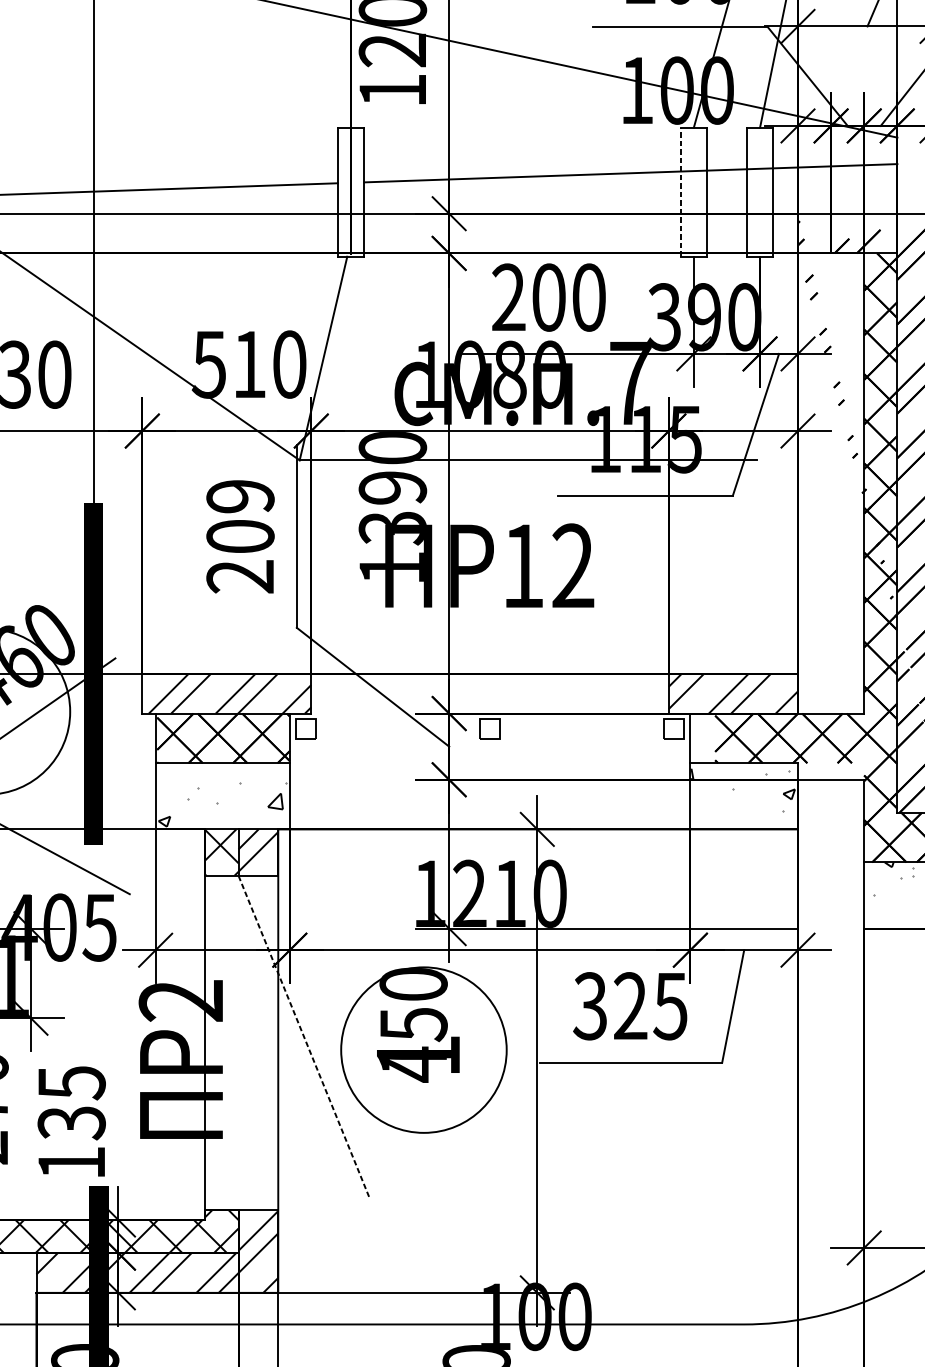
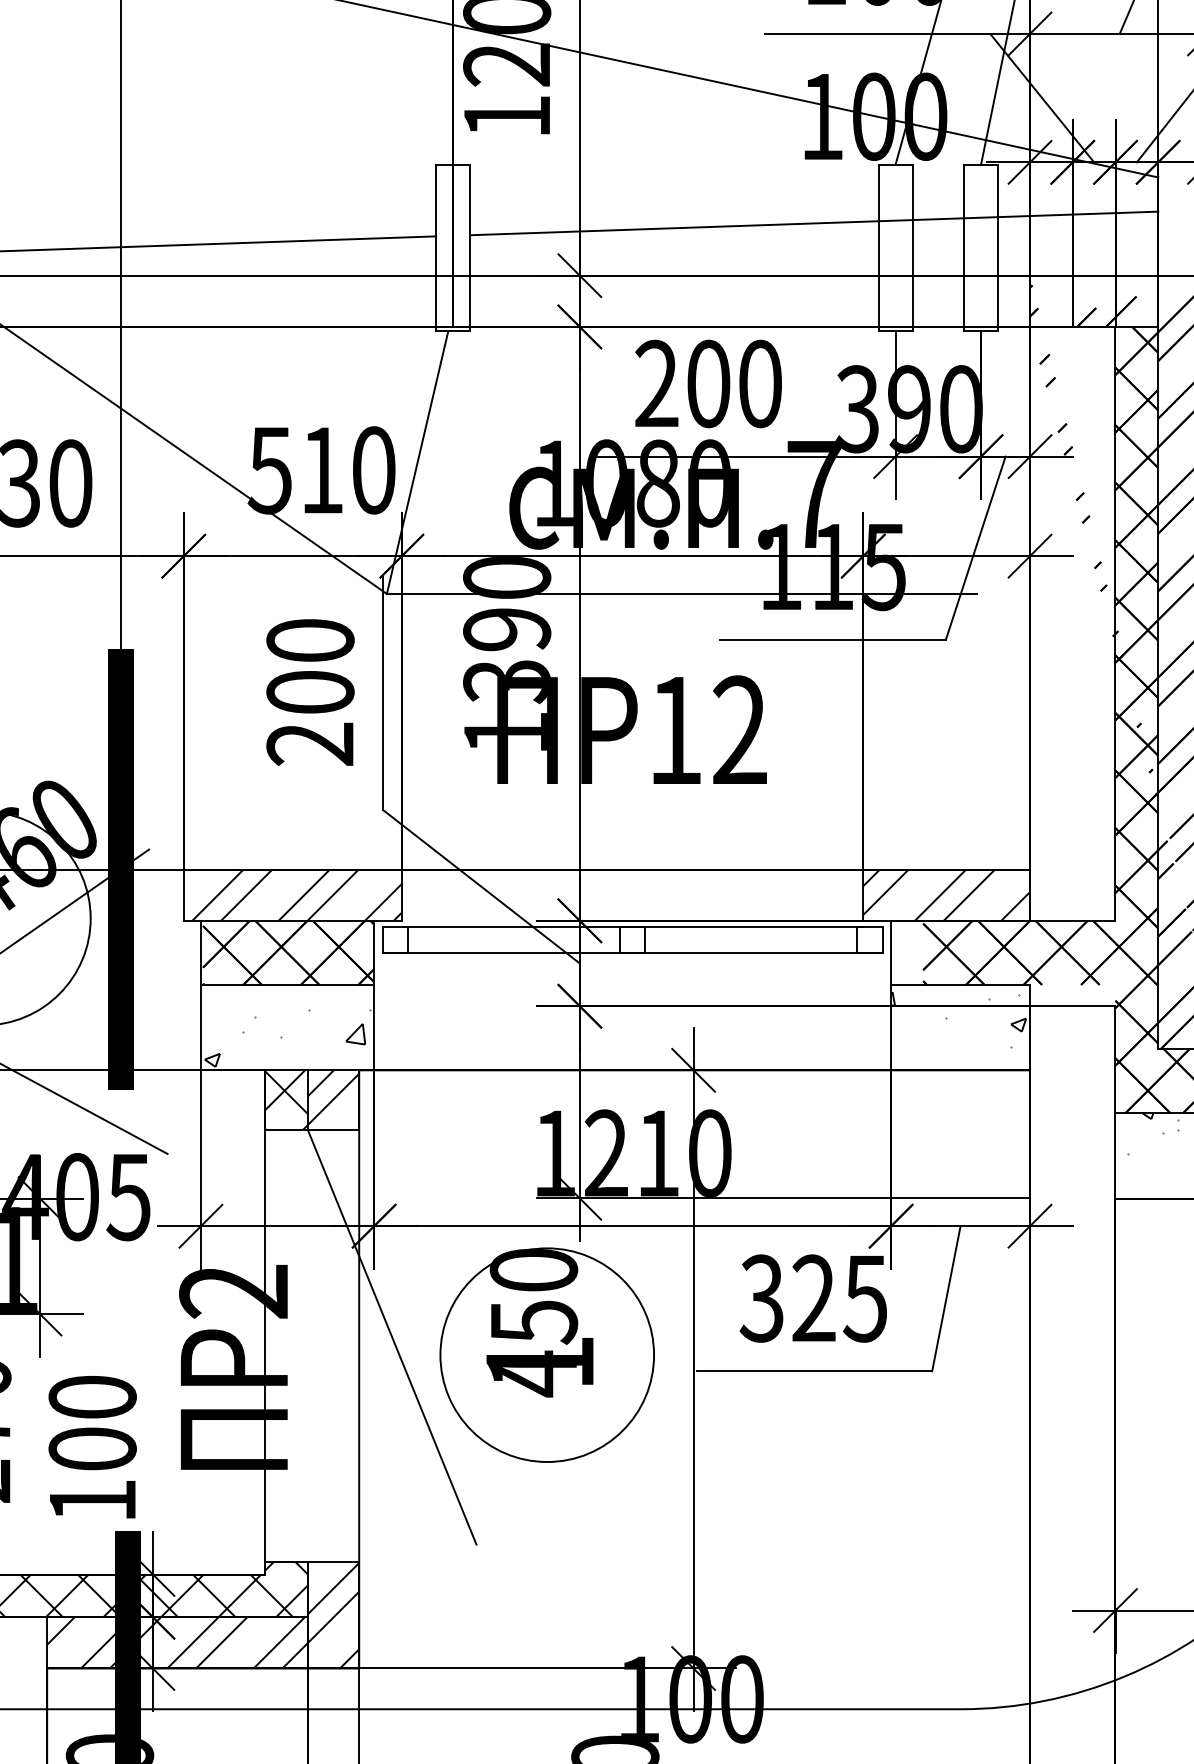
line: (680, 191) -> (878, 247), dashed -> solid
text: (240, 496) -> (310, 640), 209 -> 200
line: (490, 718) -> (632, 927), added
line: (490, 738) -> (632, 953), added
line: (304, 1036) -> (392, 1337), dashed -> solid
text: (71, 1103) -> (92, 1423), 135 -> 100

